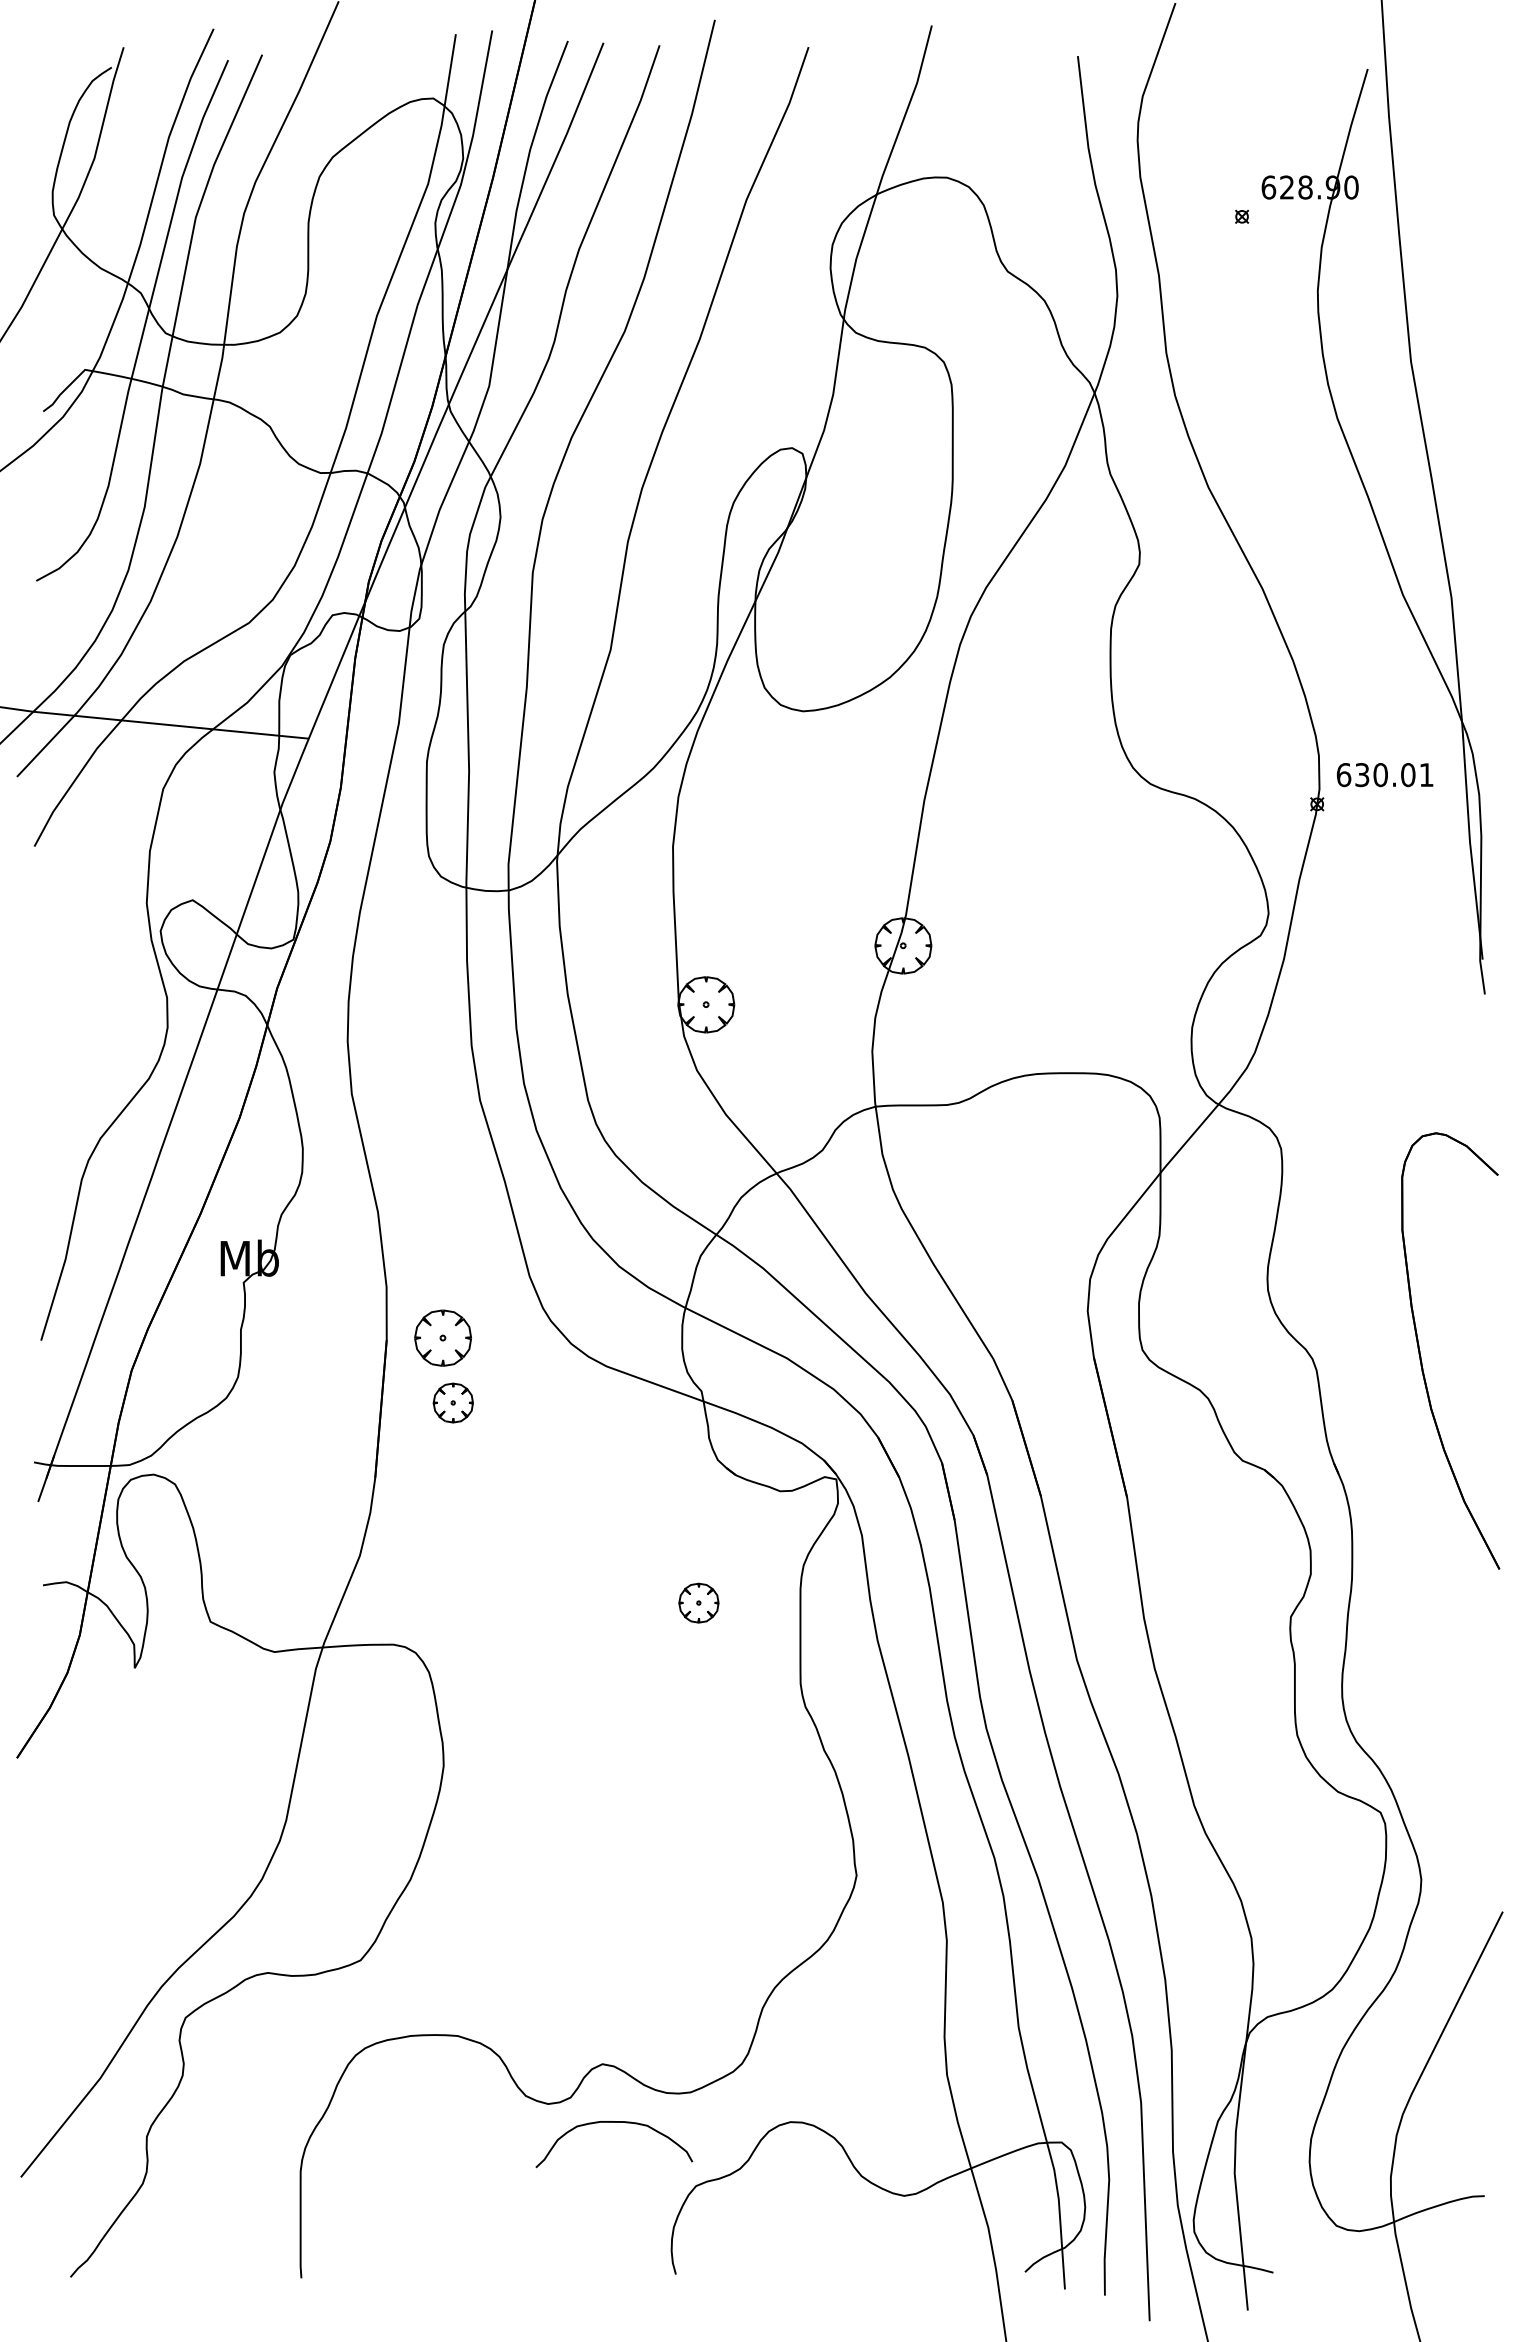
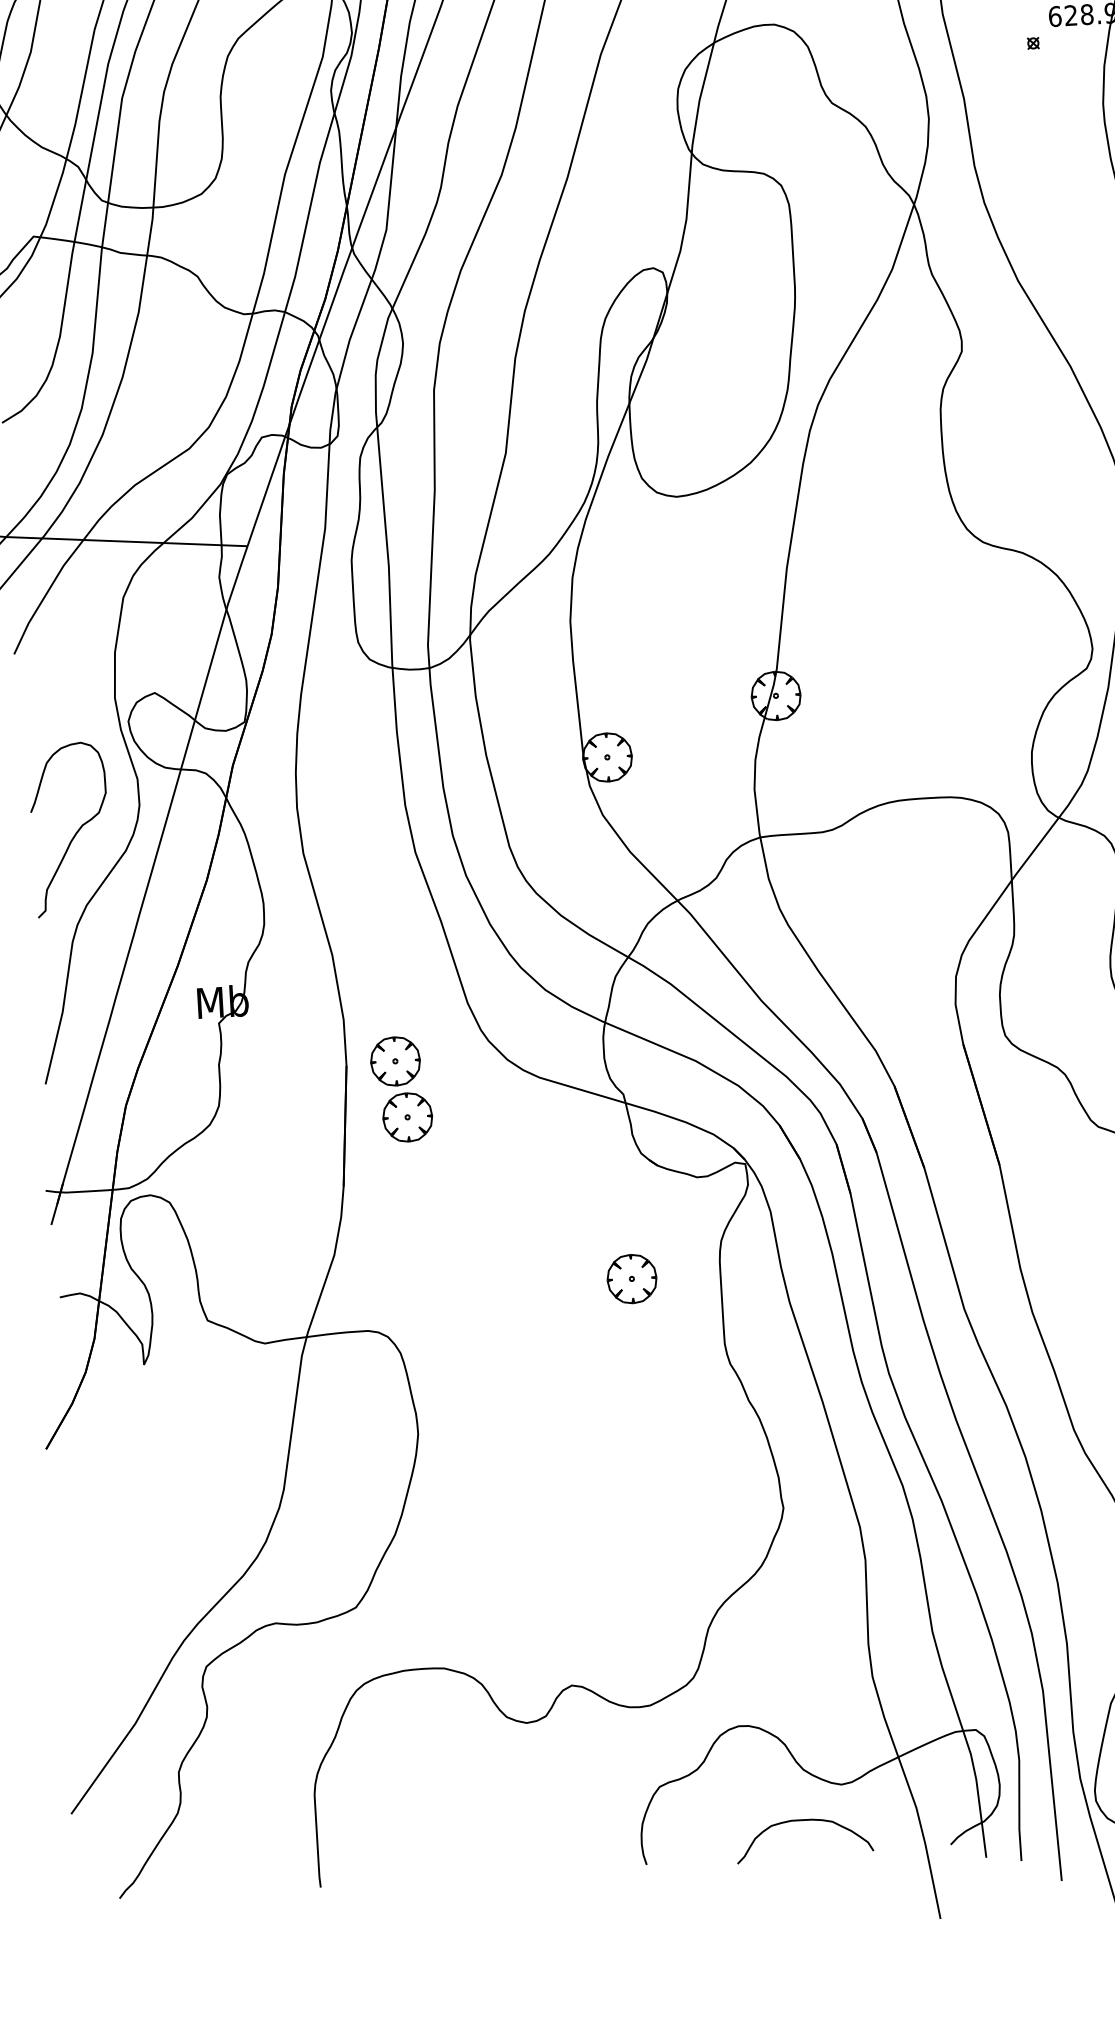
curve: (92, 1055) -> (75, 833), added
part: (453, 1402) -> (407, 1116), size x1.43
part: (698, 1602) -> (631, 1278), size x1.43
curve: (614, 2122) -> (803, 1820), moved

